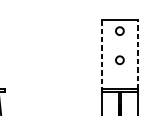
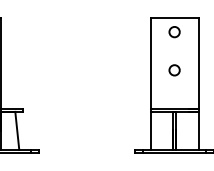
line: (138, 54) -> (198, 62), dashed -> solid
line: (101, 55) -> (150, 63), dashed -> solid

